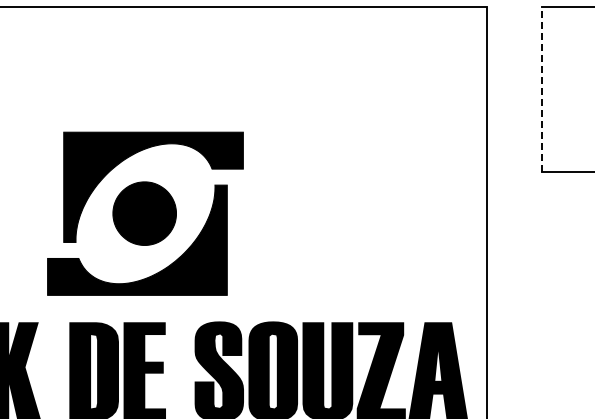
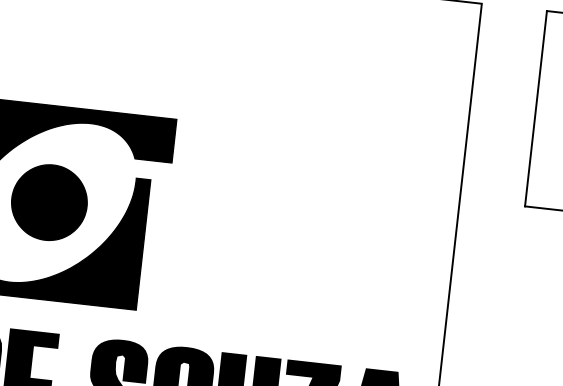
line: (542, 89) -> (536, 108), dashed -> solid

